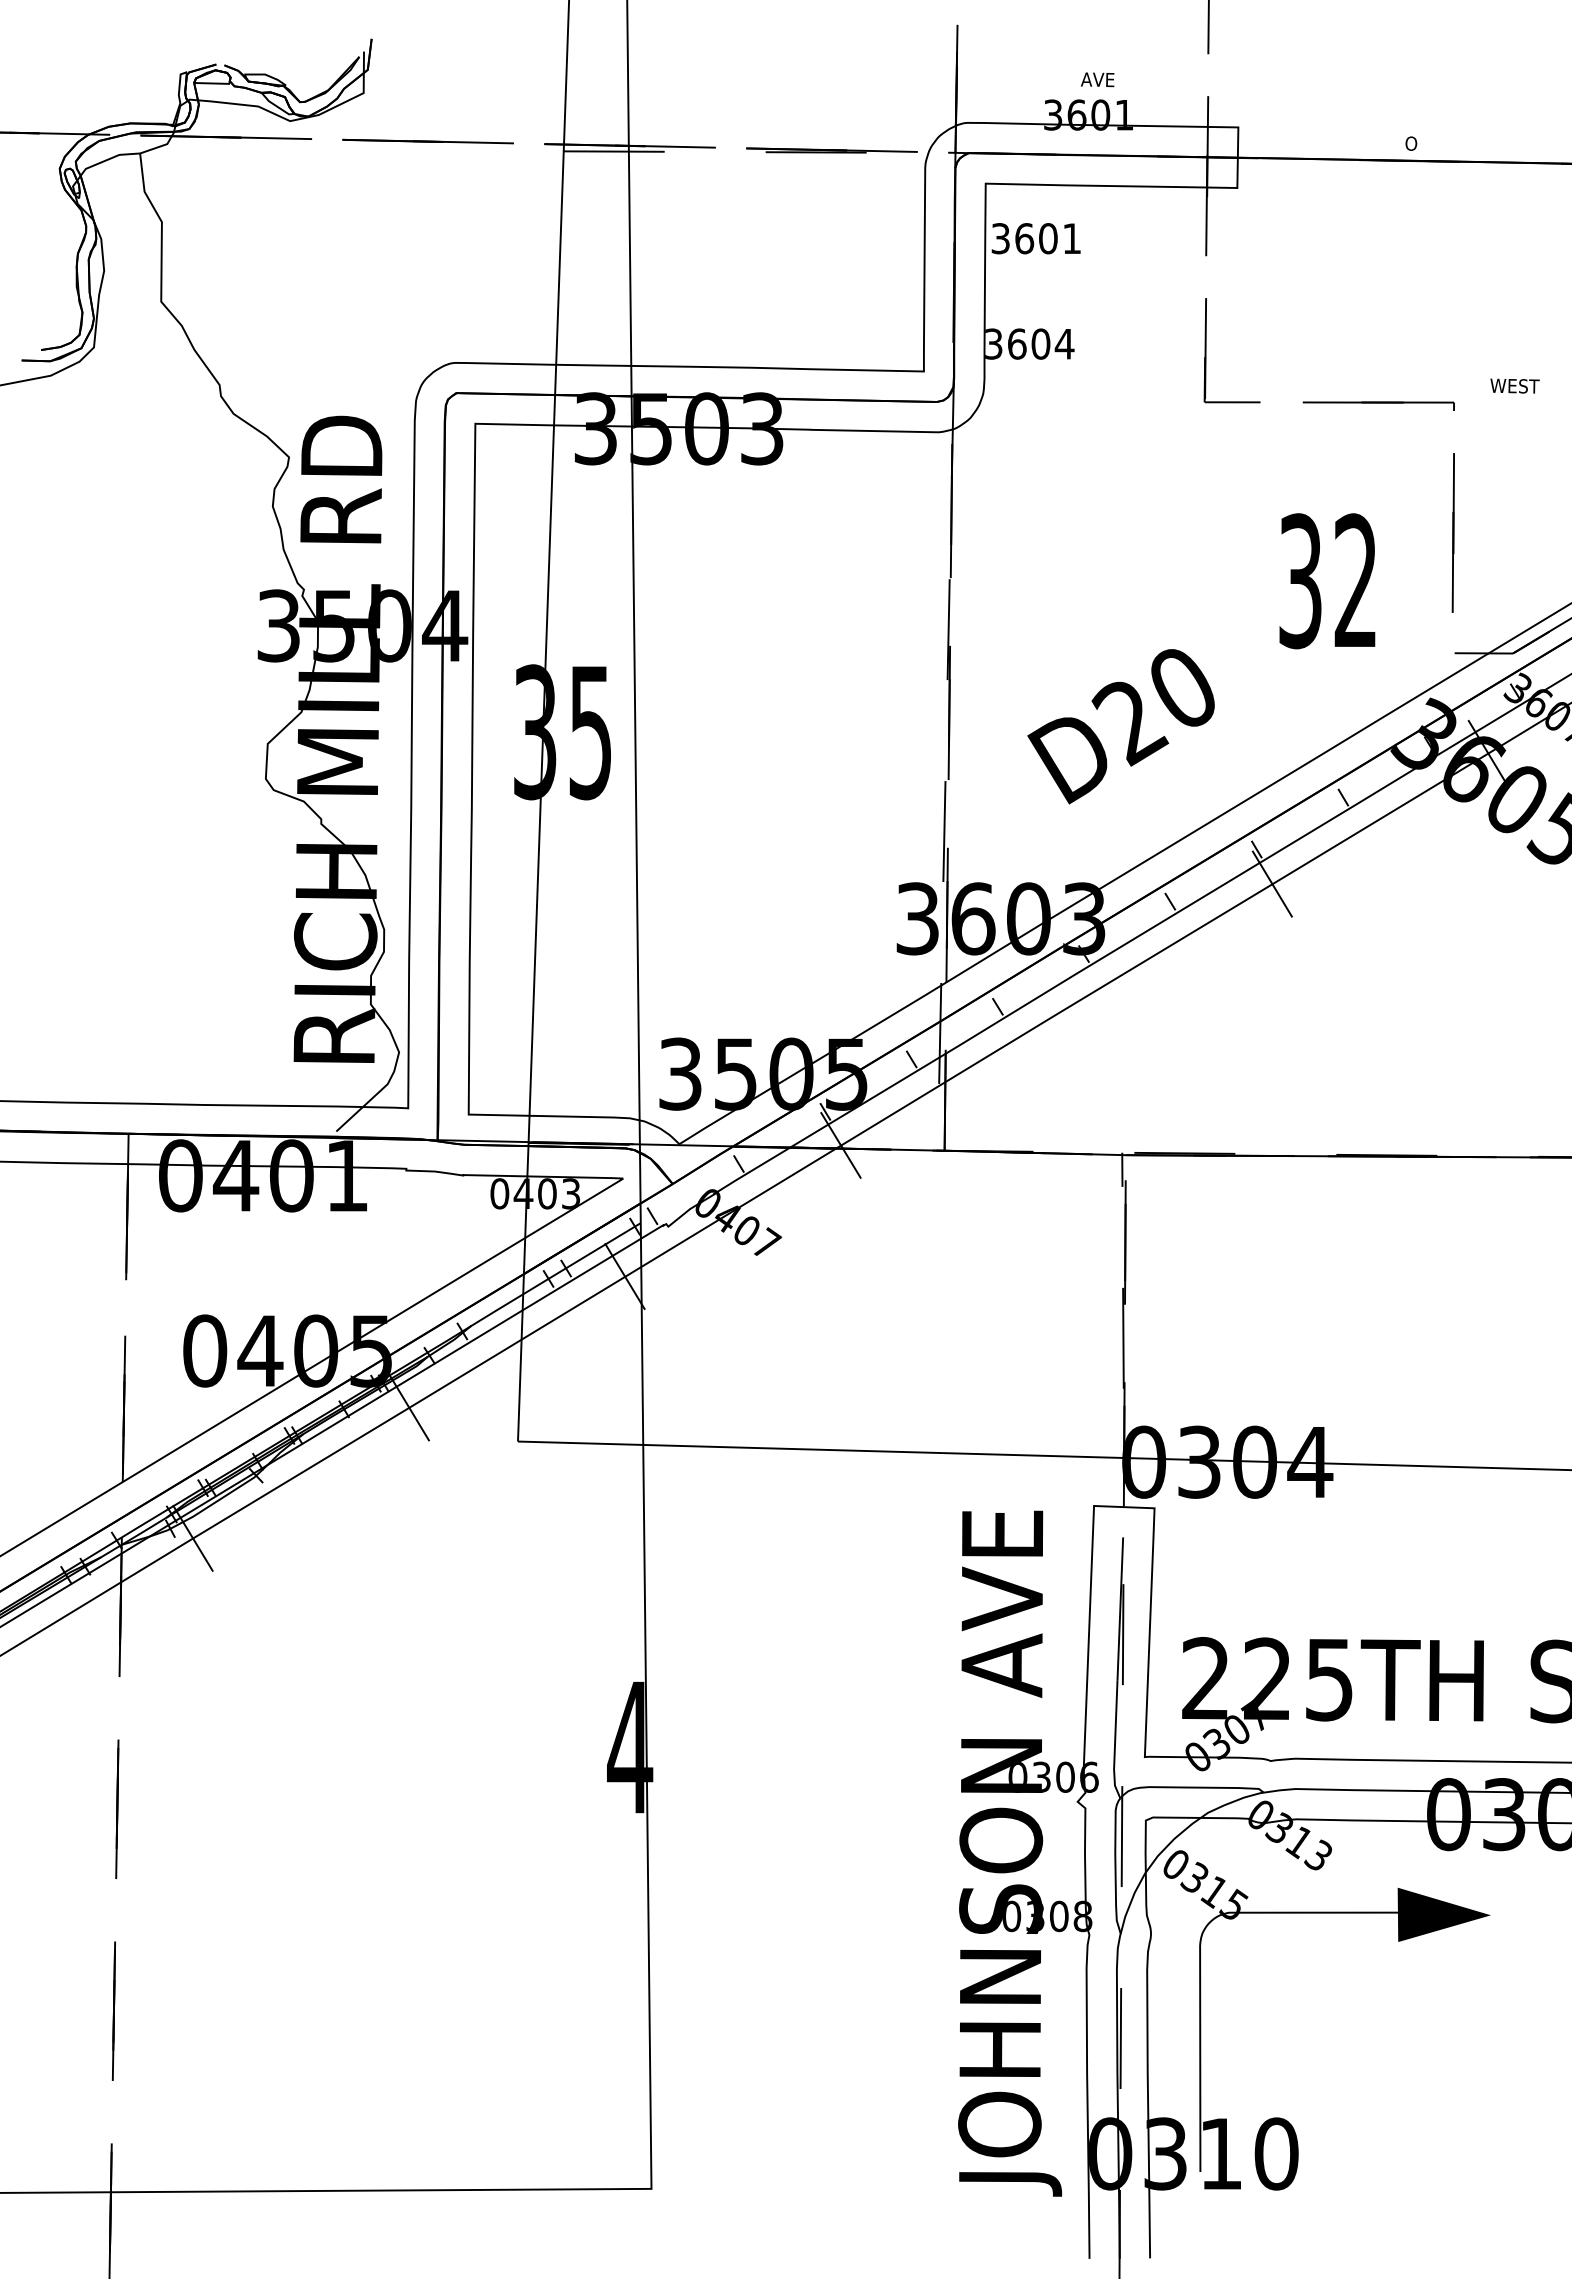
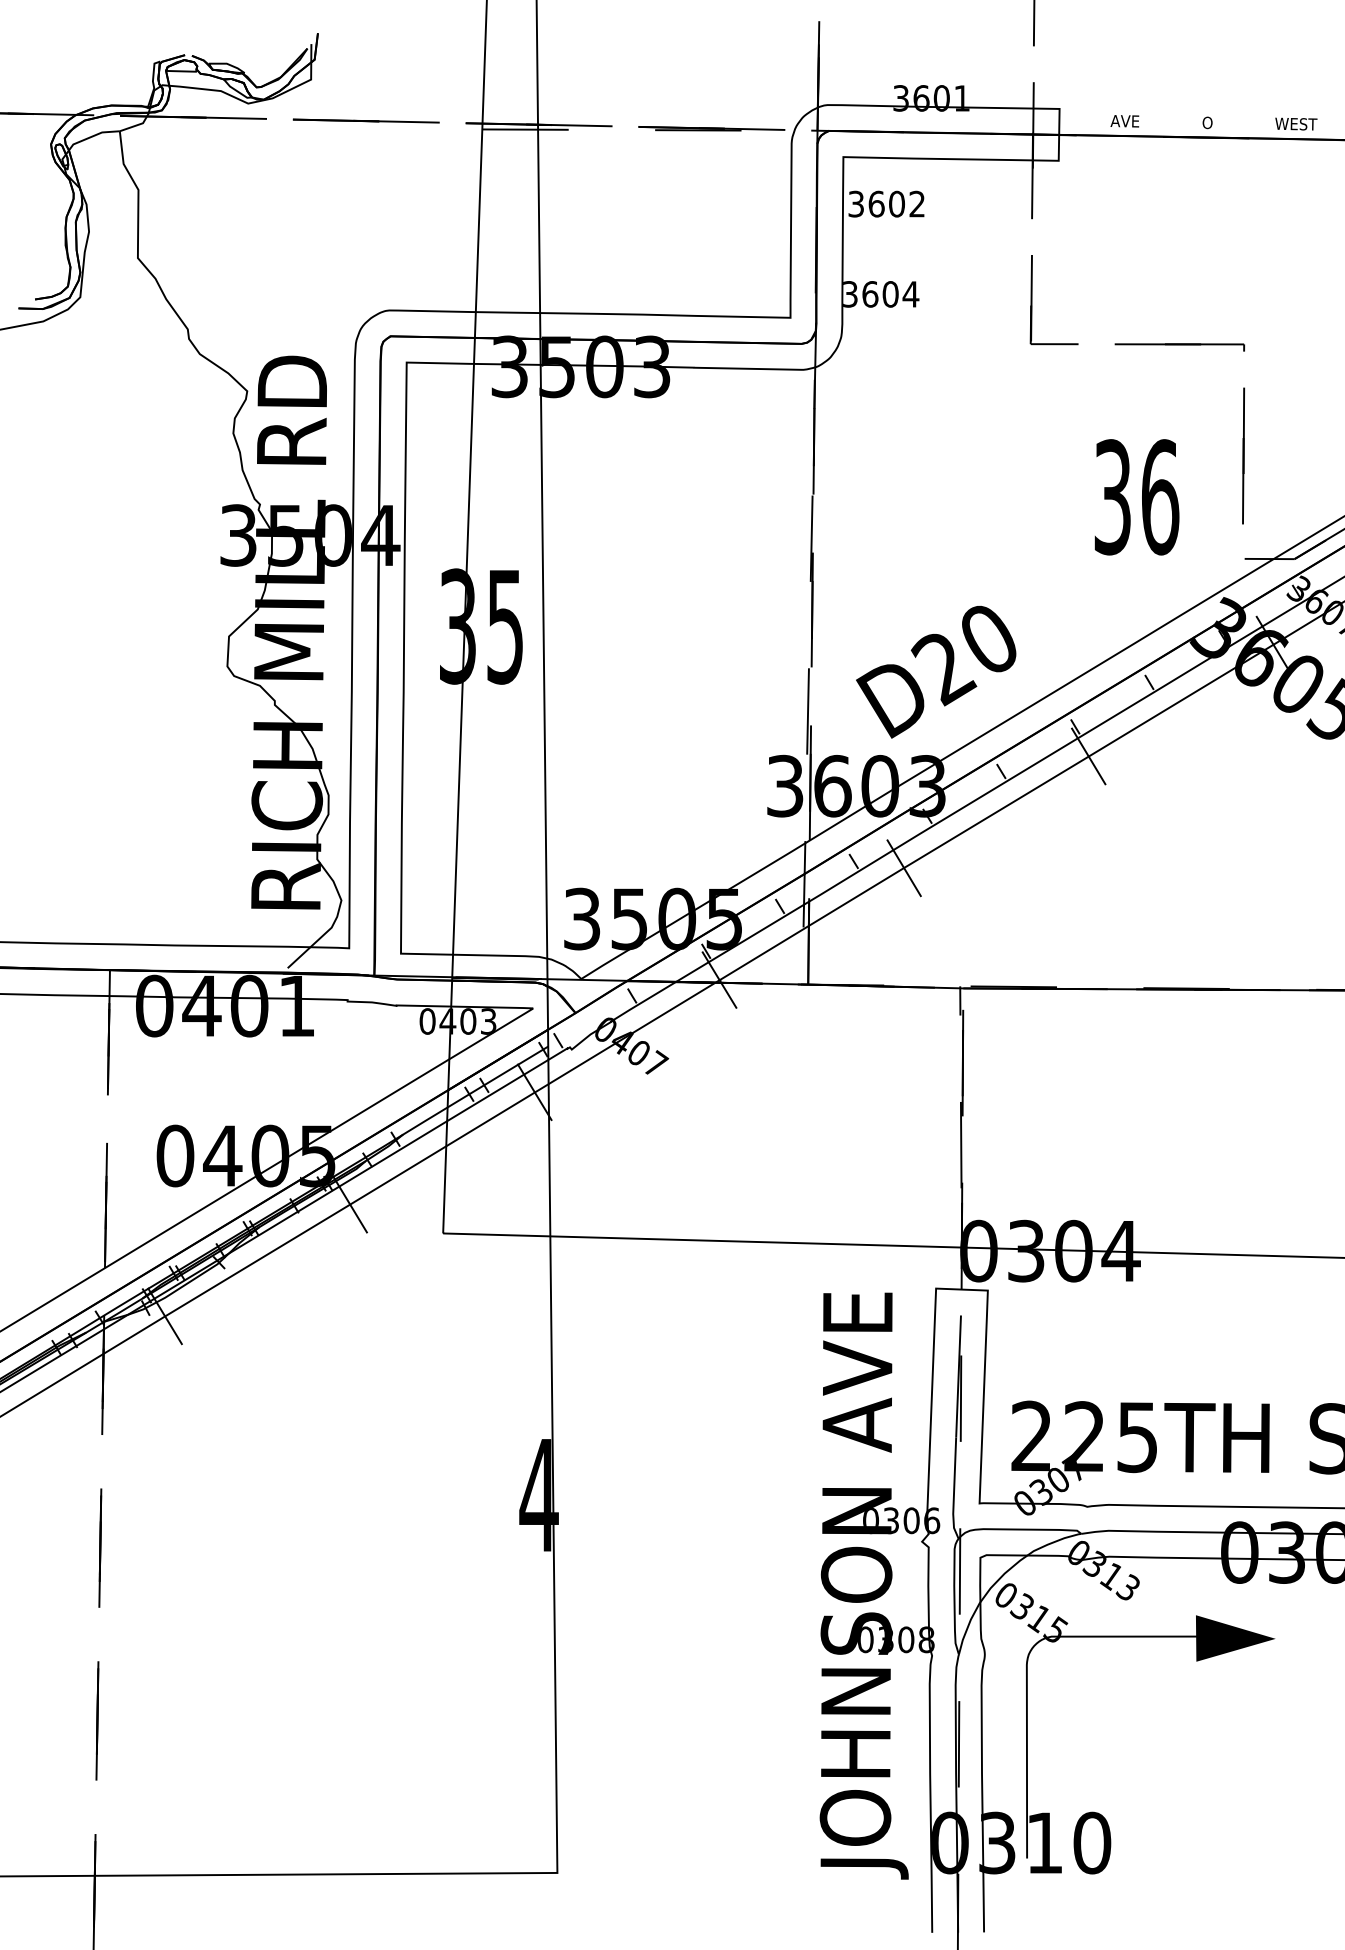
text: (1097, 79) -> (1124, 121), moved
text: (1071, 238) -> (916, 204), 3601 -> 3602
text: (1514, 385) -> (1295, 123), moved
text: (1356, 581) -> (1160, 497), 32 -> 36
text: (1120, 726) -> (935, 672), moved
line: (1056, 1014) -> (903, 868), added

